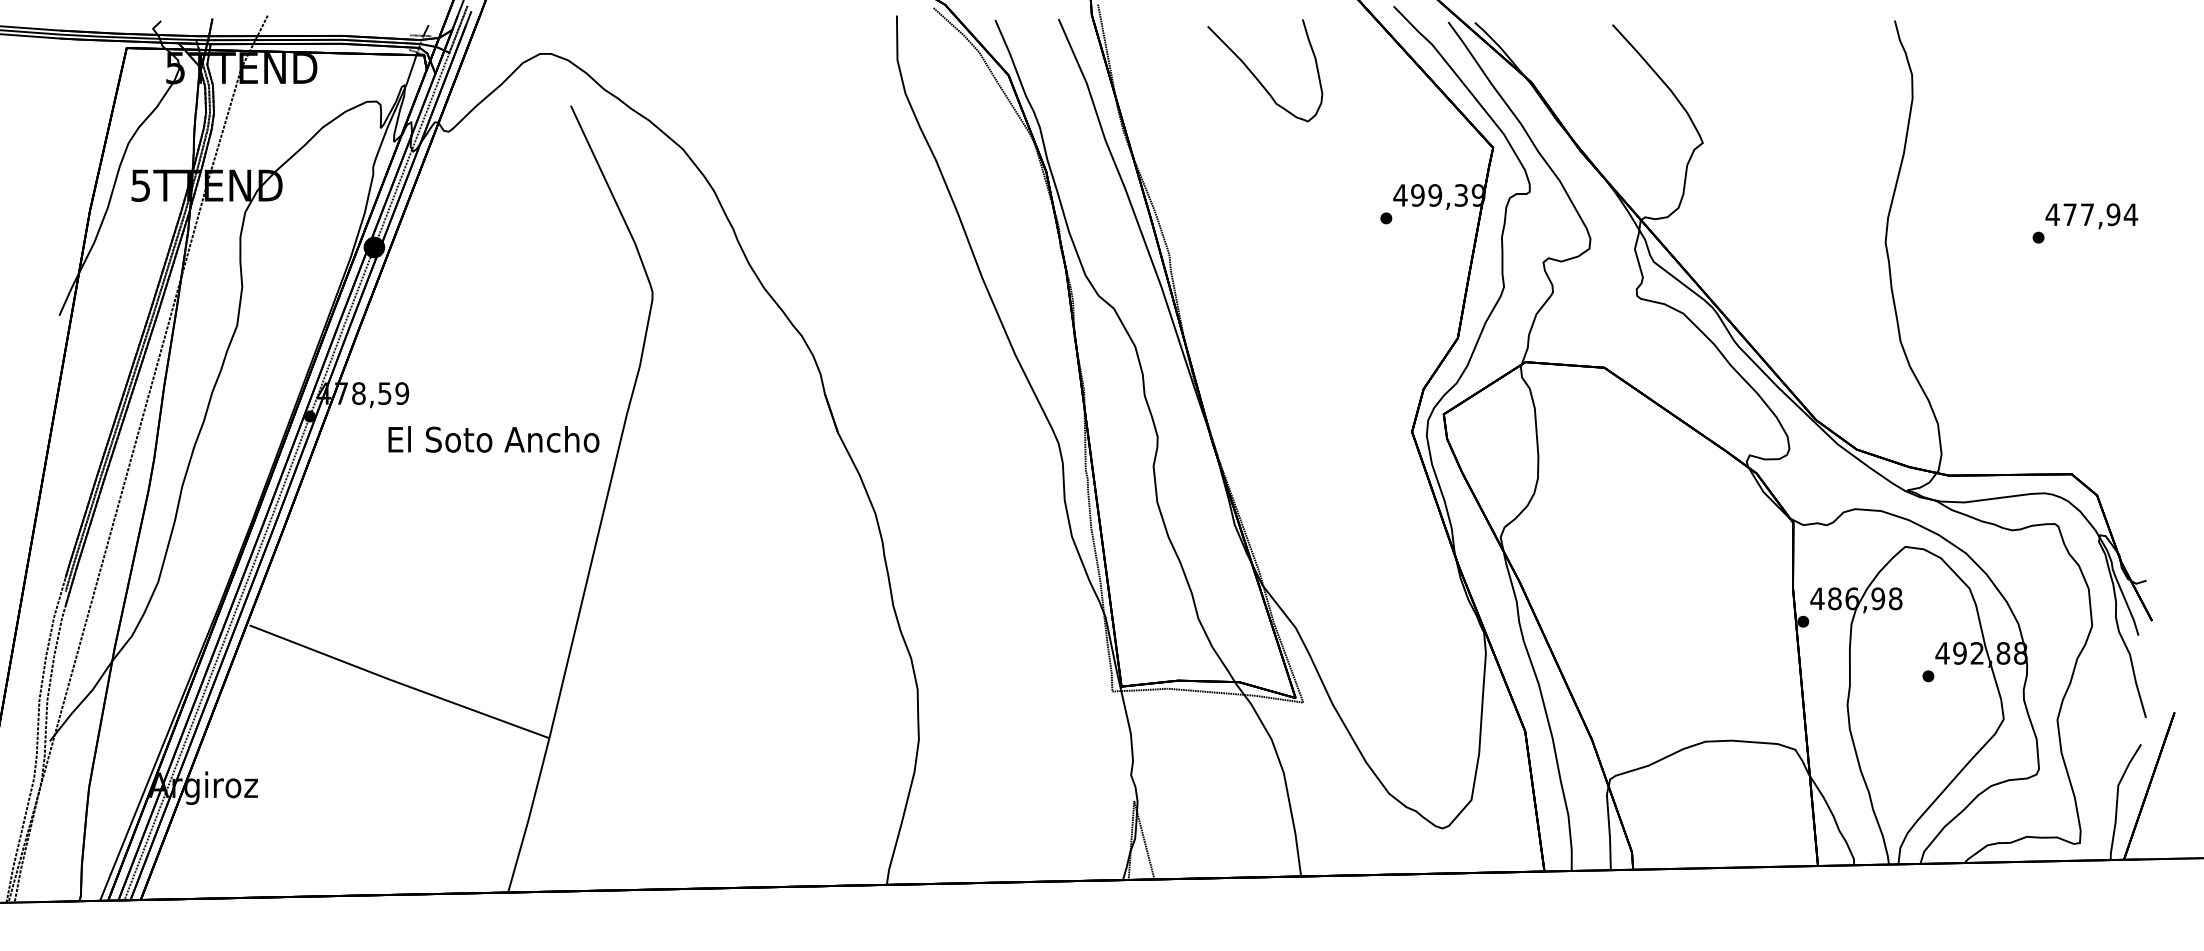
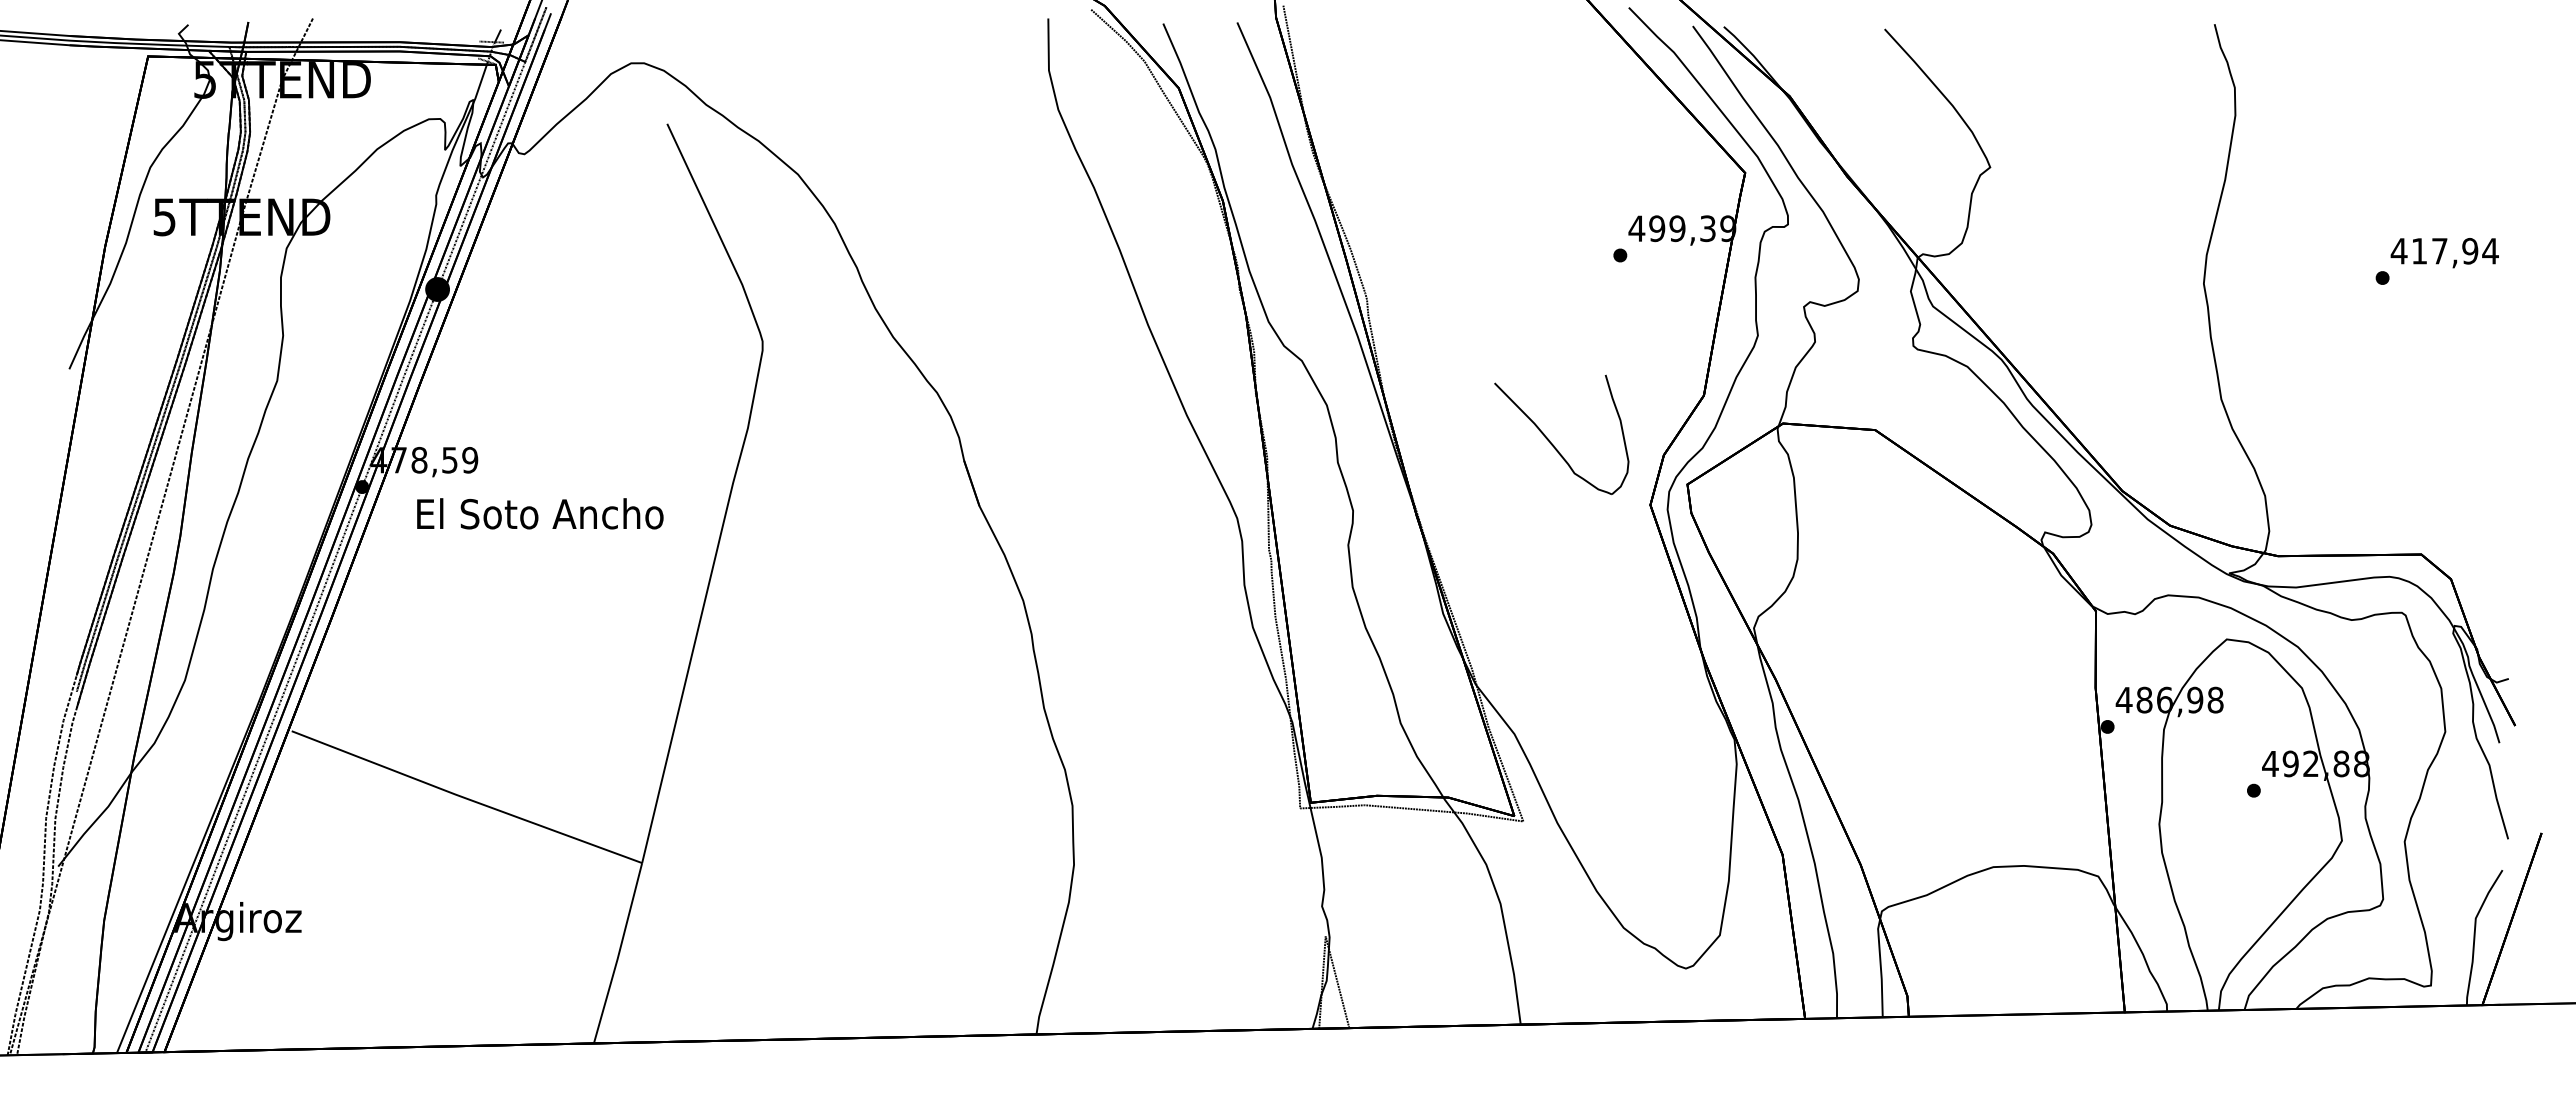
part: (1257, 78) -> (1552, 443), moved
text: (2070, 214) -> (2419, 251), 477,94 -> 417,94
text: (494, 439) -> (540, 513), moved

